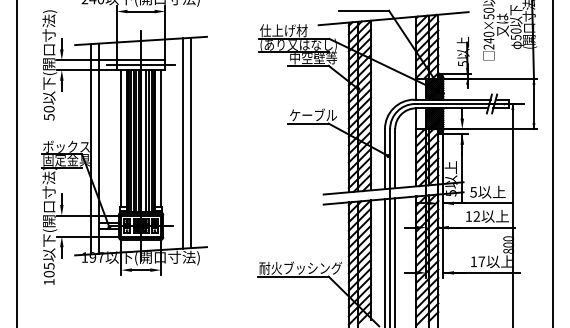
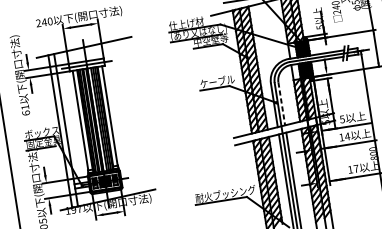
text: (48, 113) -> (25, 110), 50 -> 61
line: (190, 142) -> (131, 115), removed
line: (182, 143) -> (125, 117), removed
line: (395, 158) -> (281, 103), solid -> dashed
text: (476, 216) -> (347, 136), 12 -> 14

